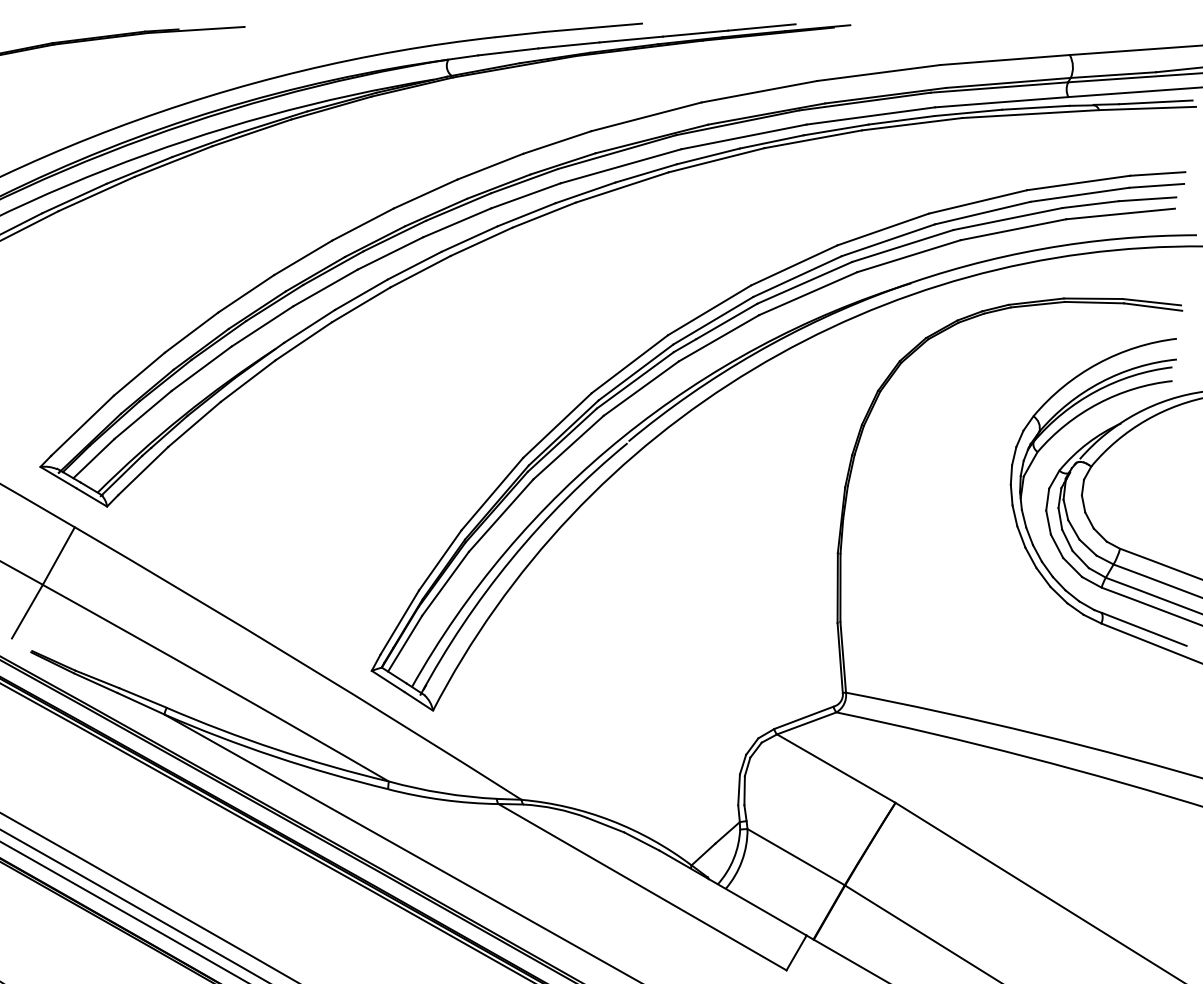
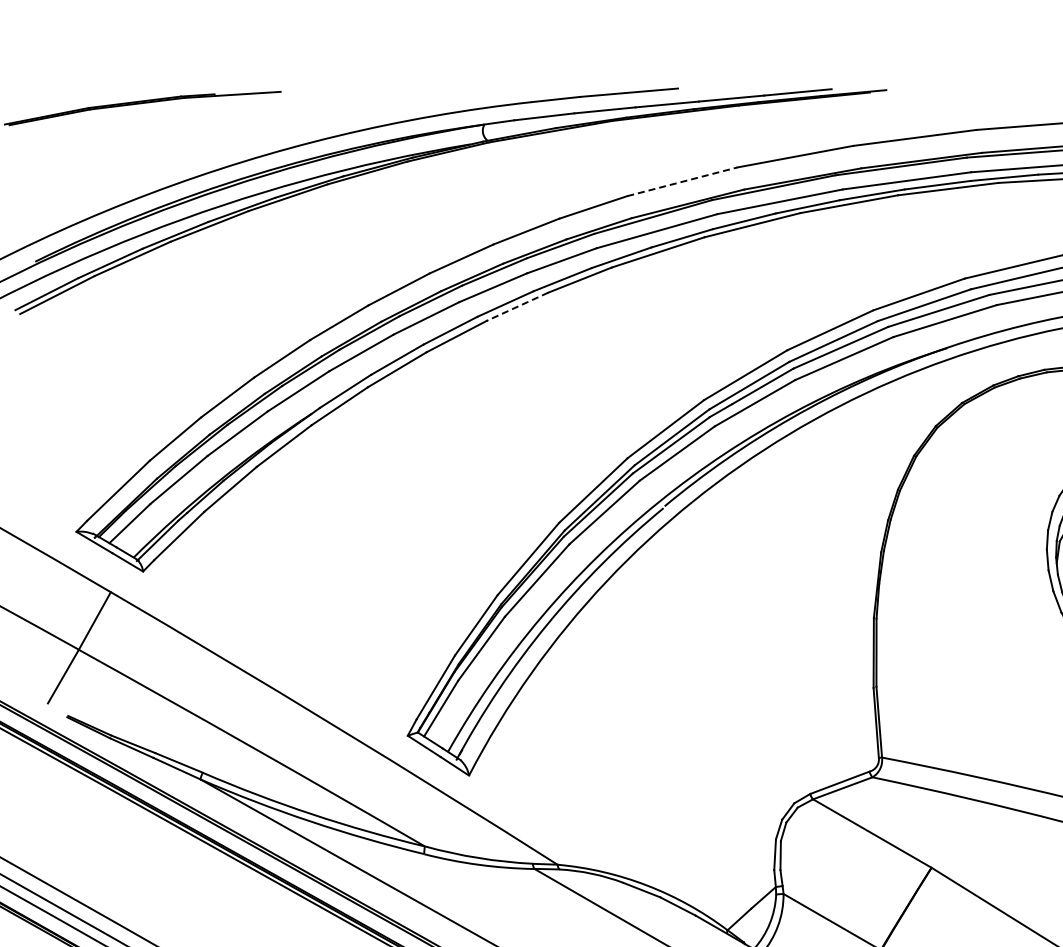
line: (646, 116) -> (682, 181), solid -> dashed
line: (481, 241) -> (517, 306), solid -> dashed

